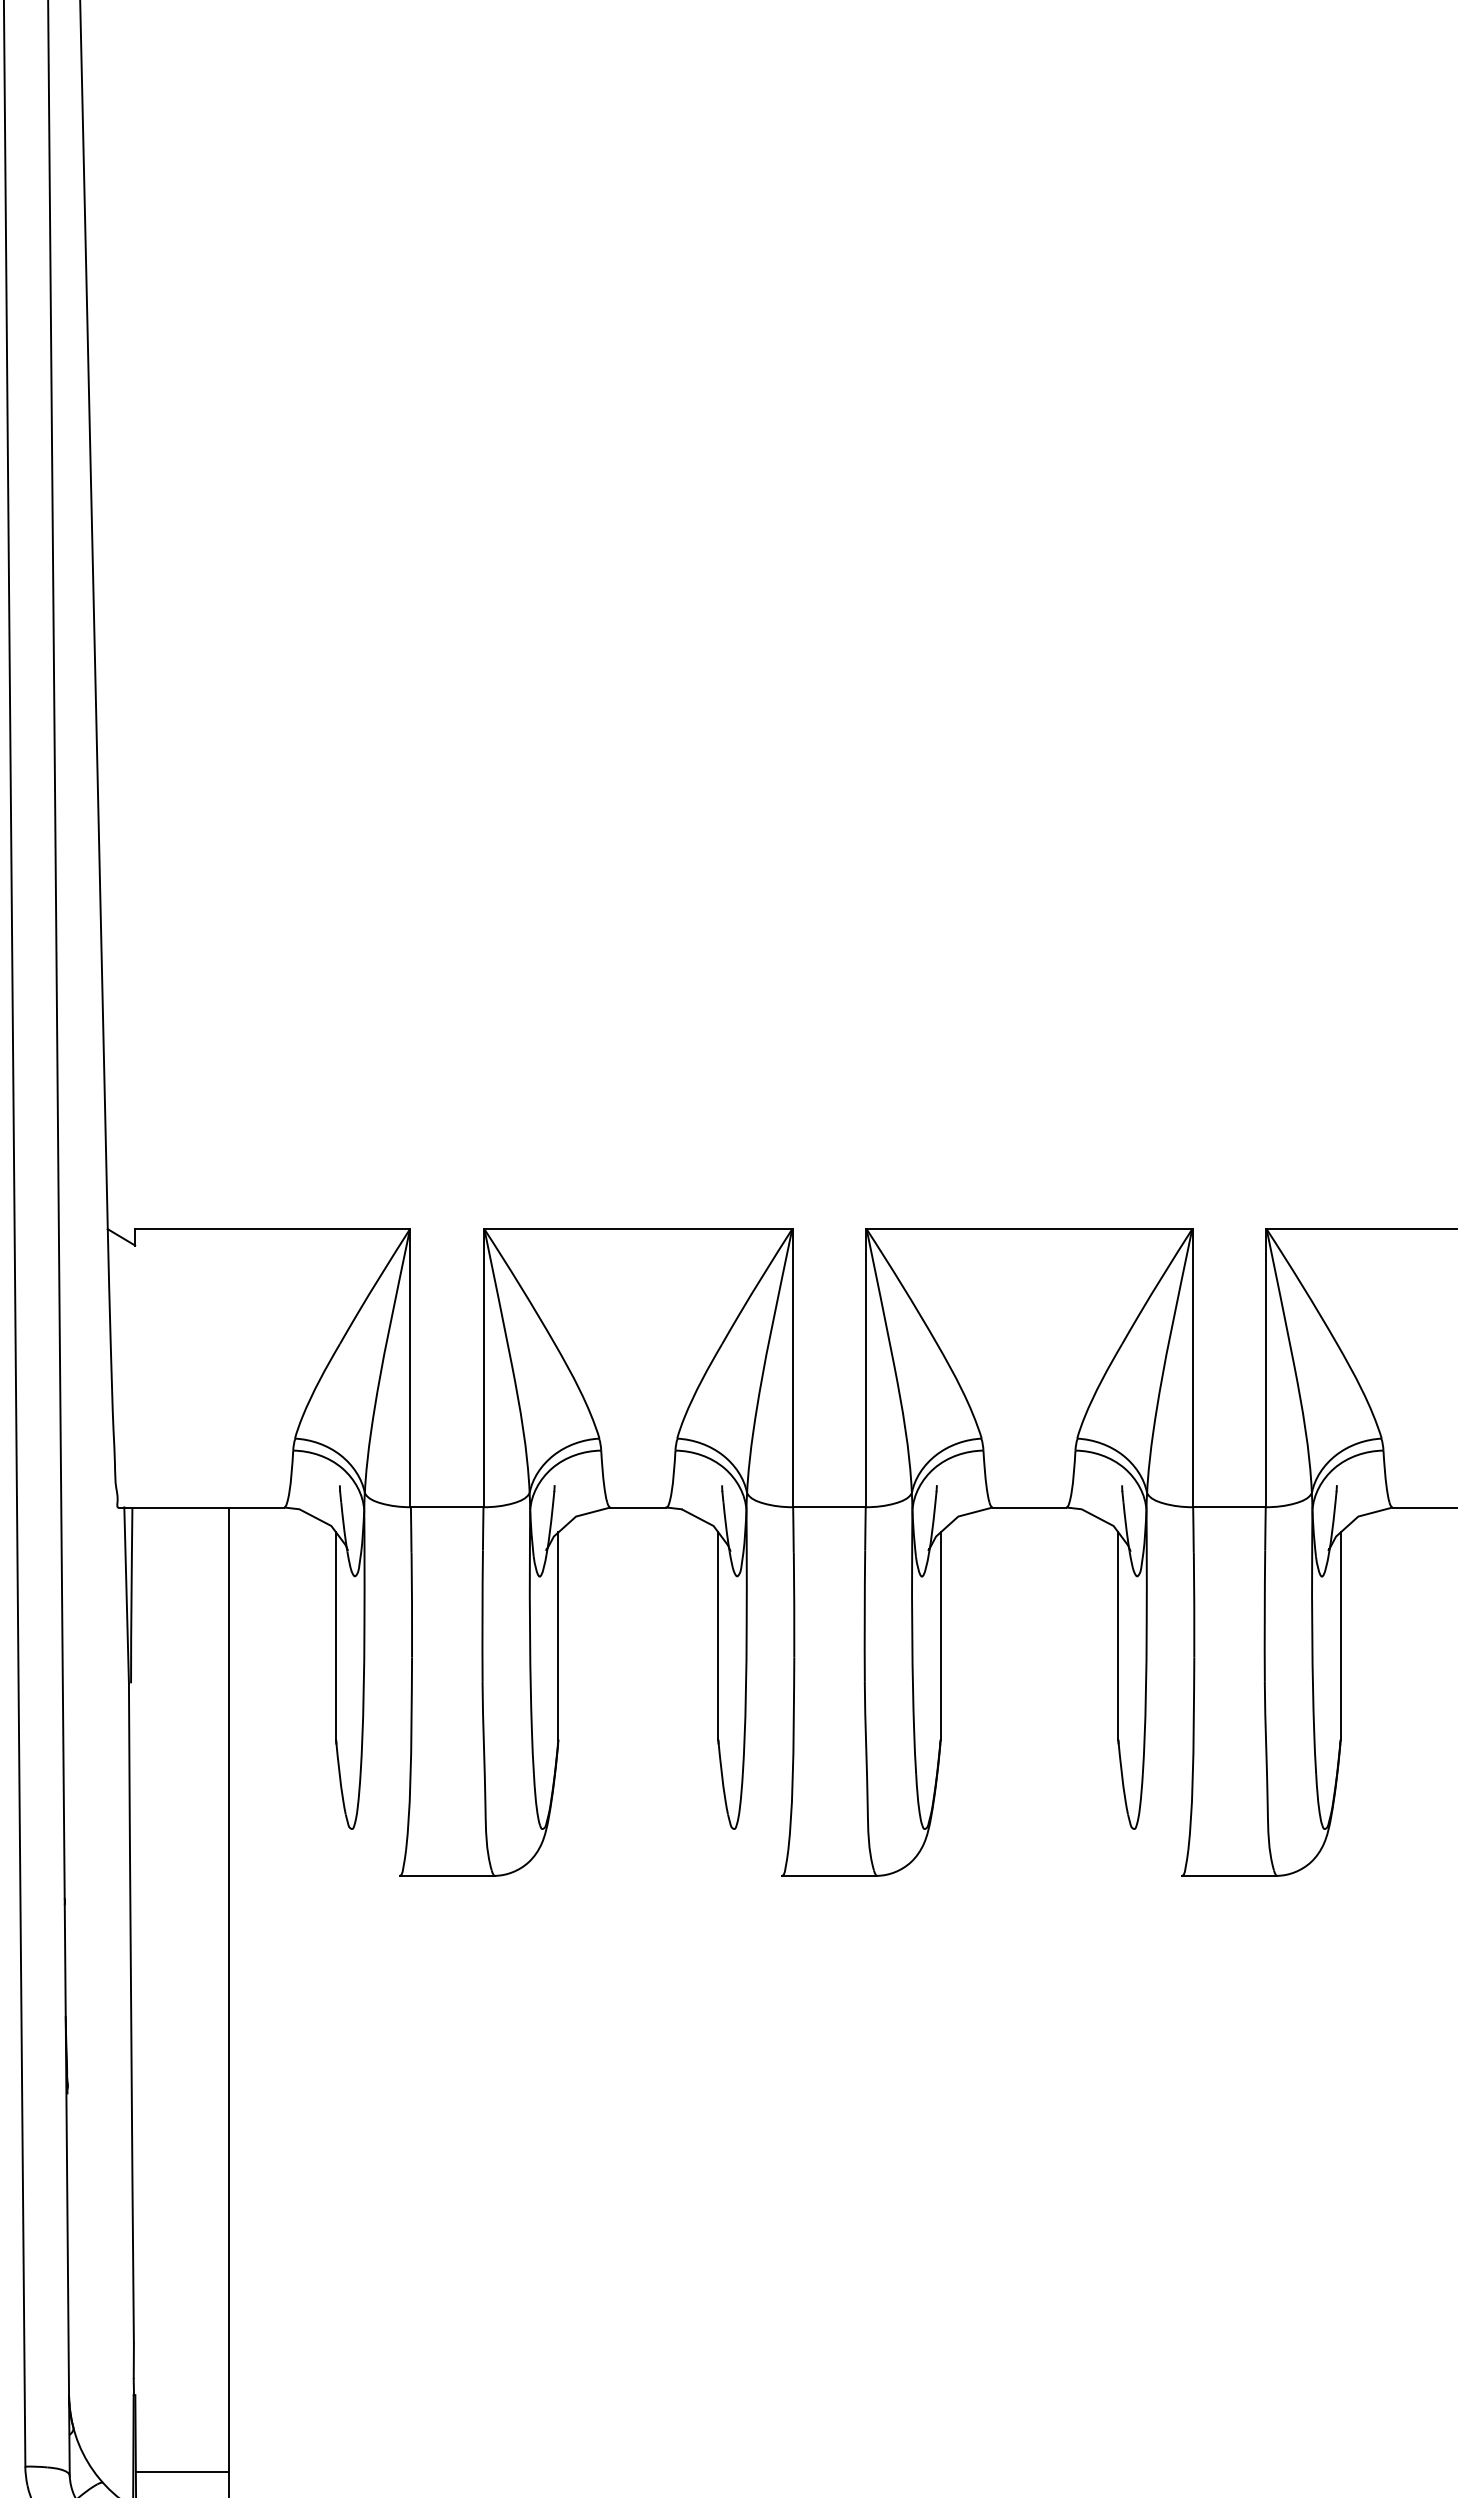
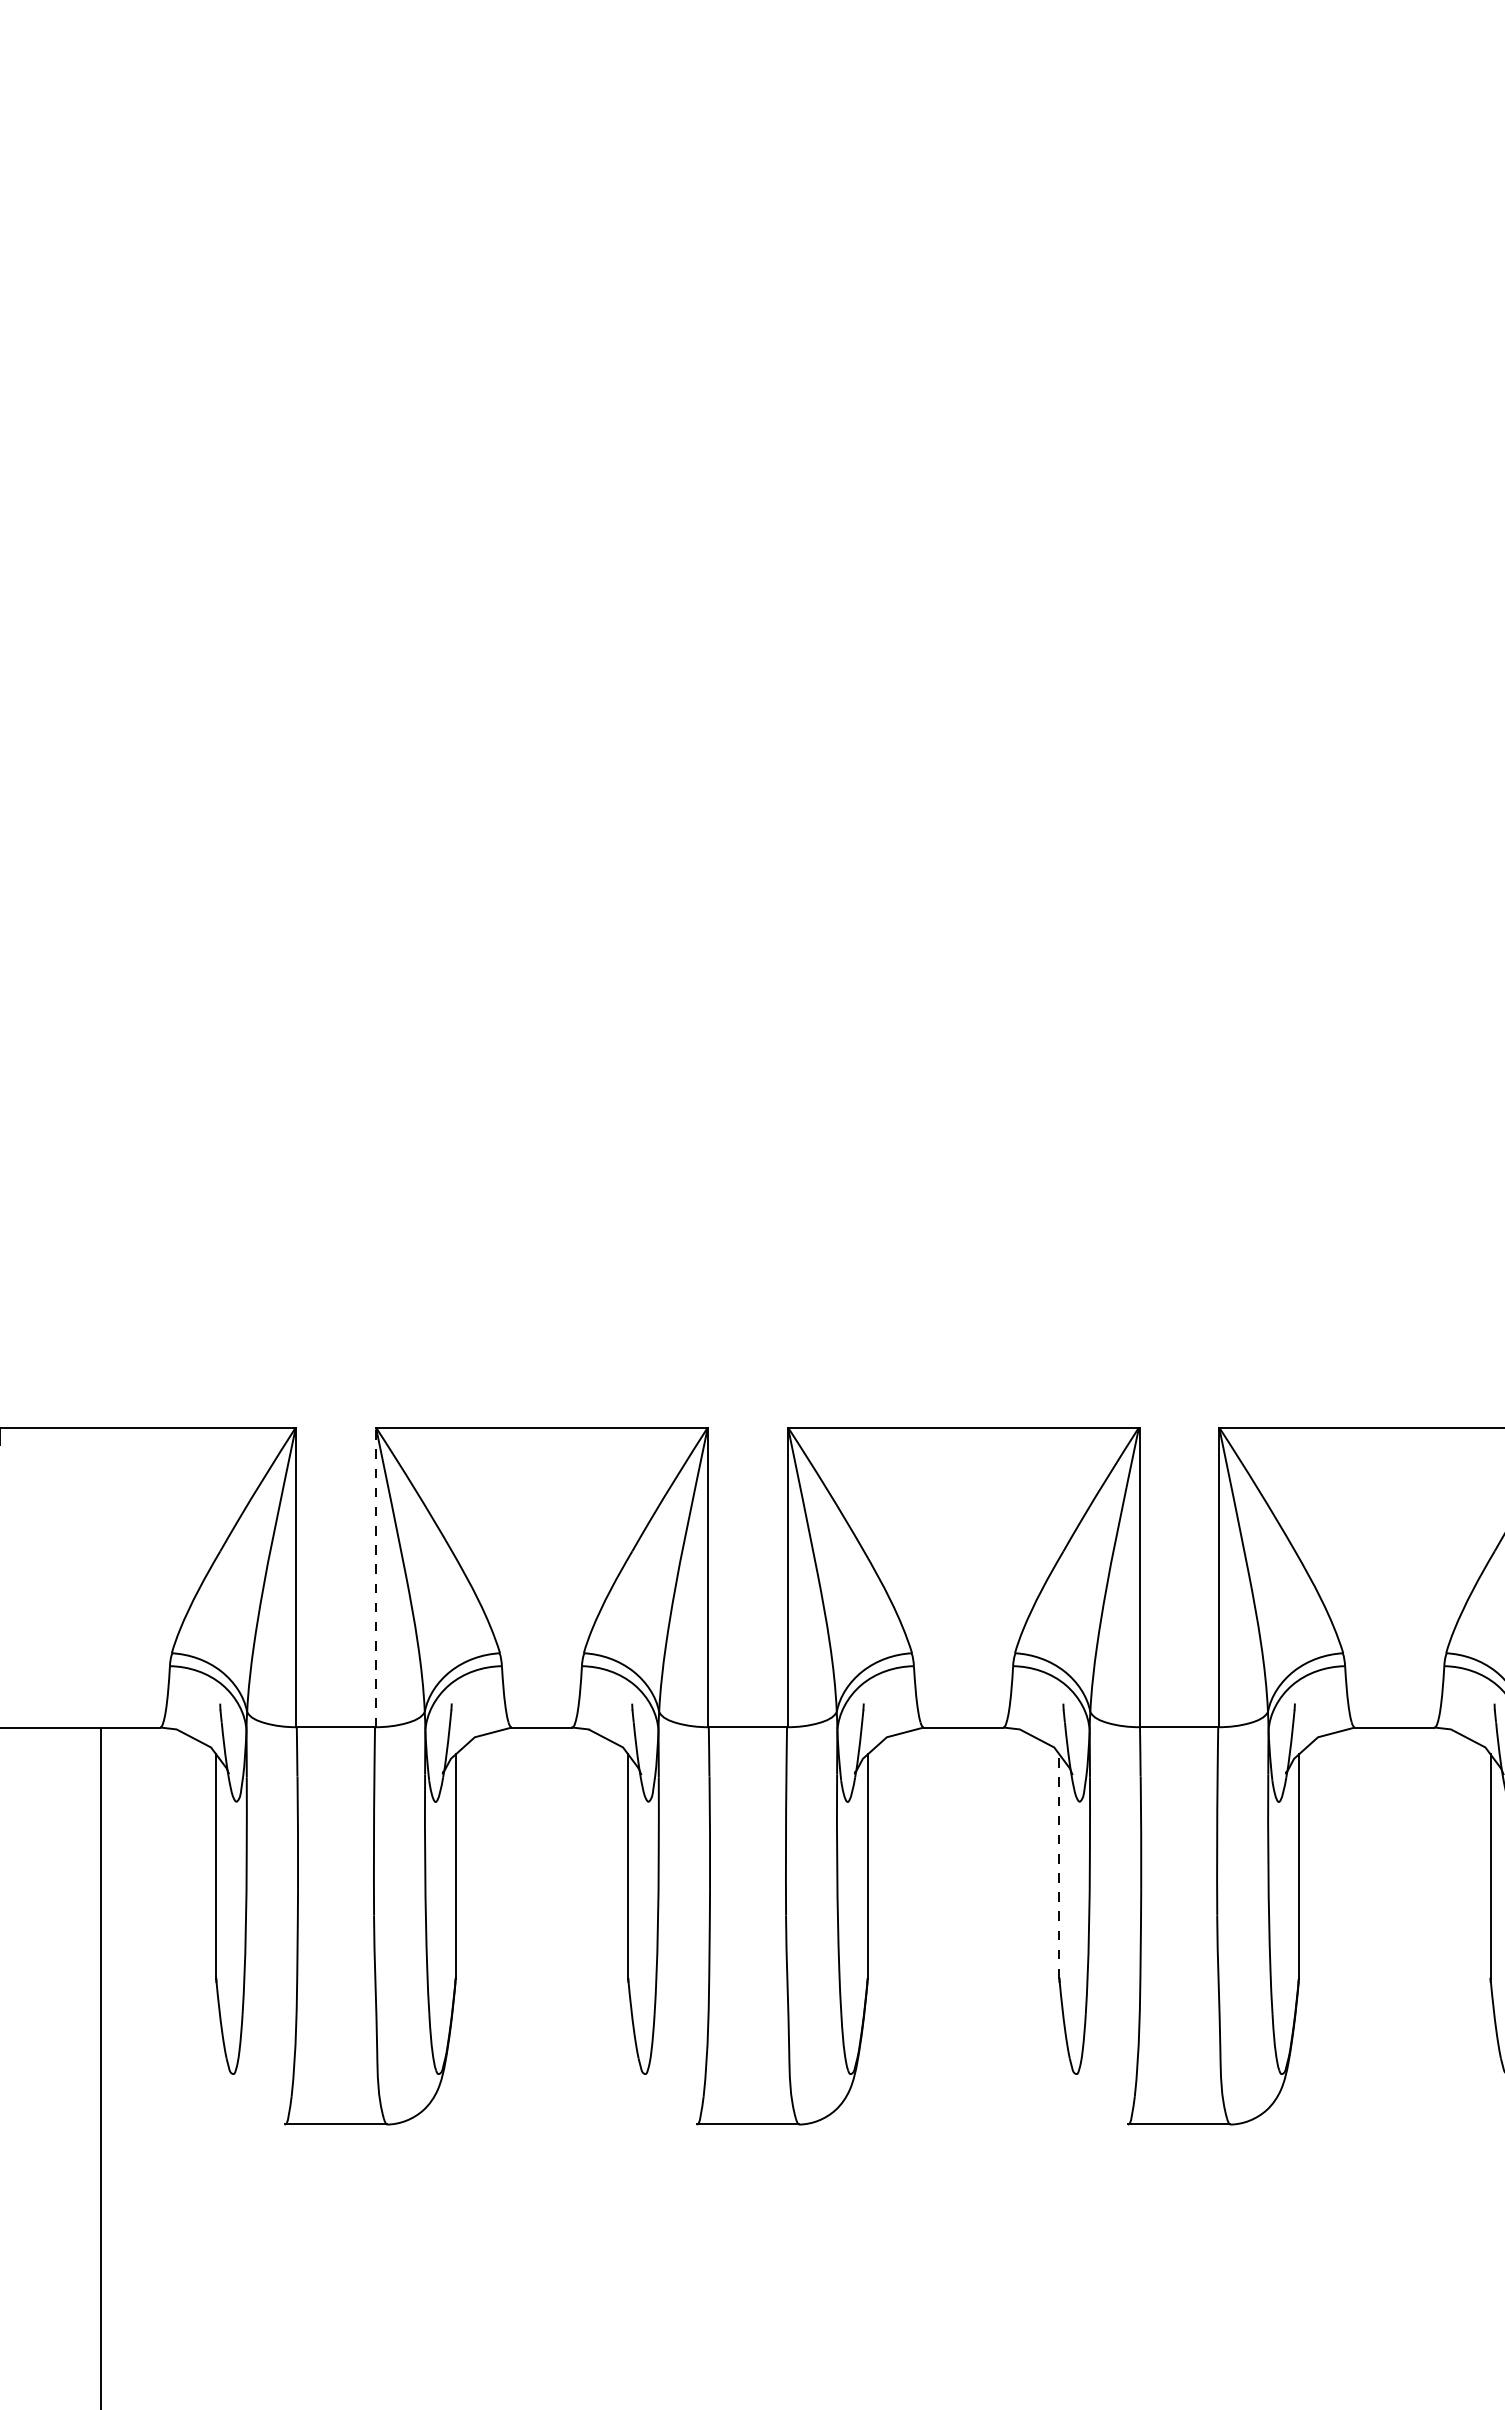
line: (483, 1367) -> (375, 1576), solid -> dashed
line: (1118, 1635) -> (1059, 1865), solid -> dashed

